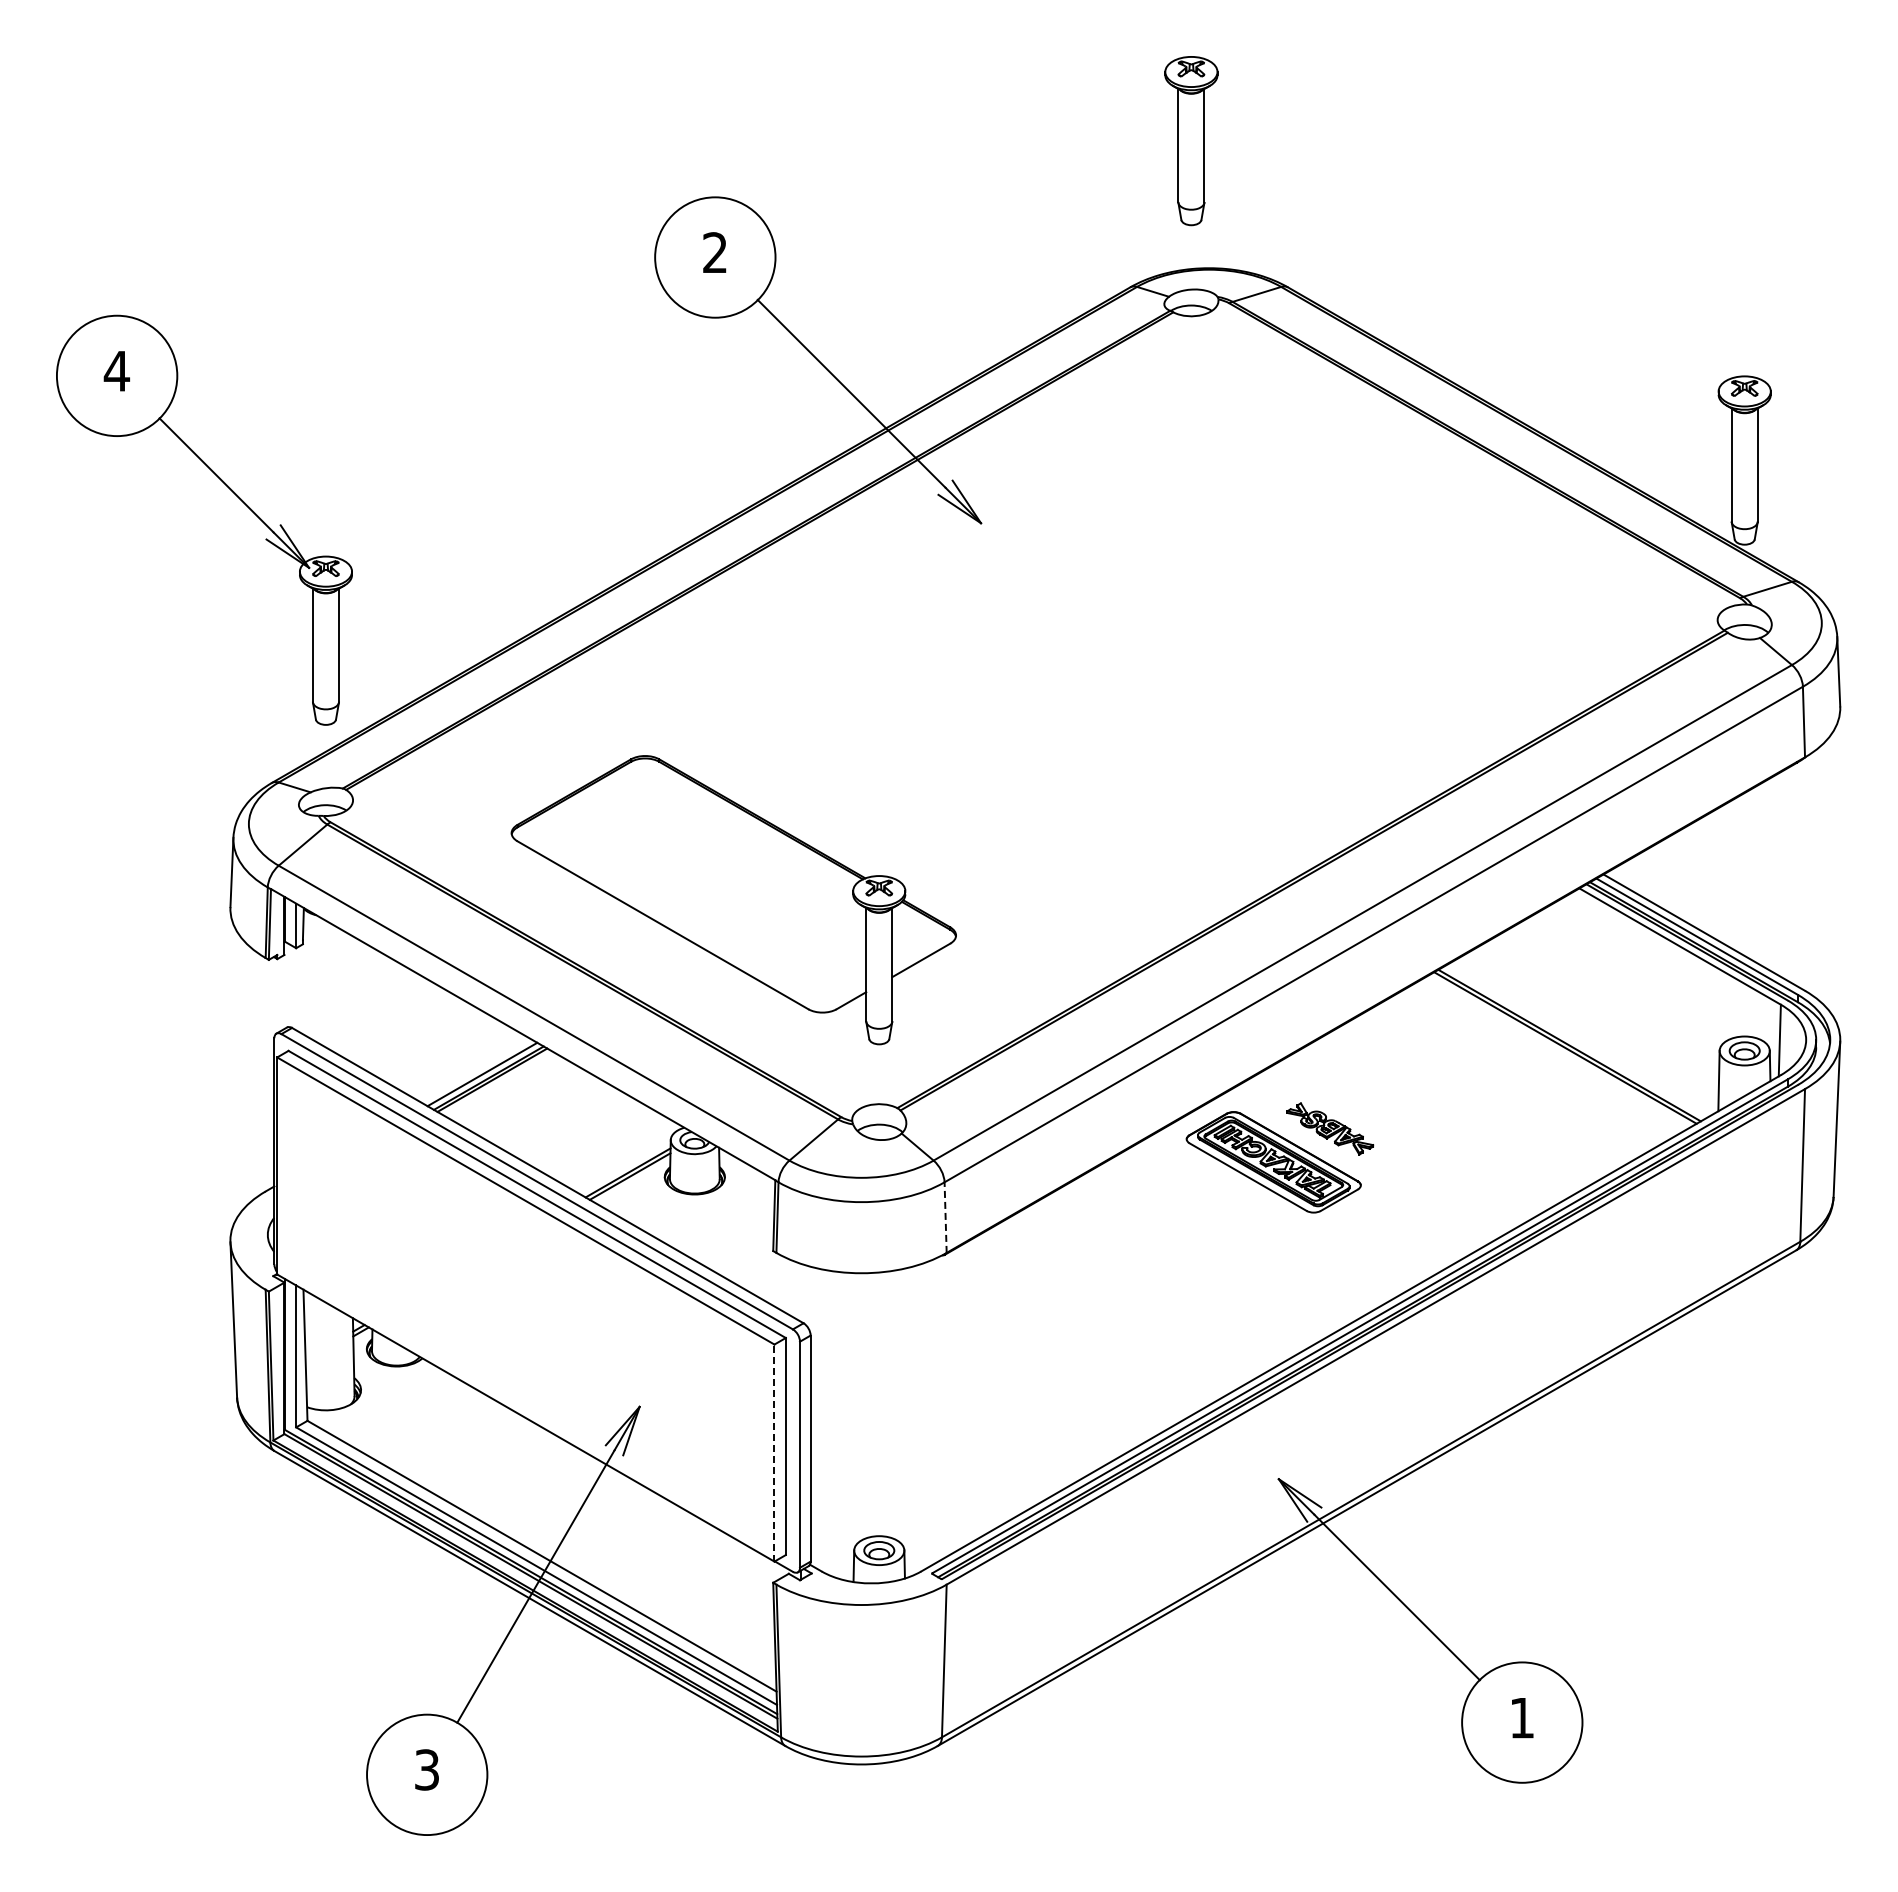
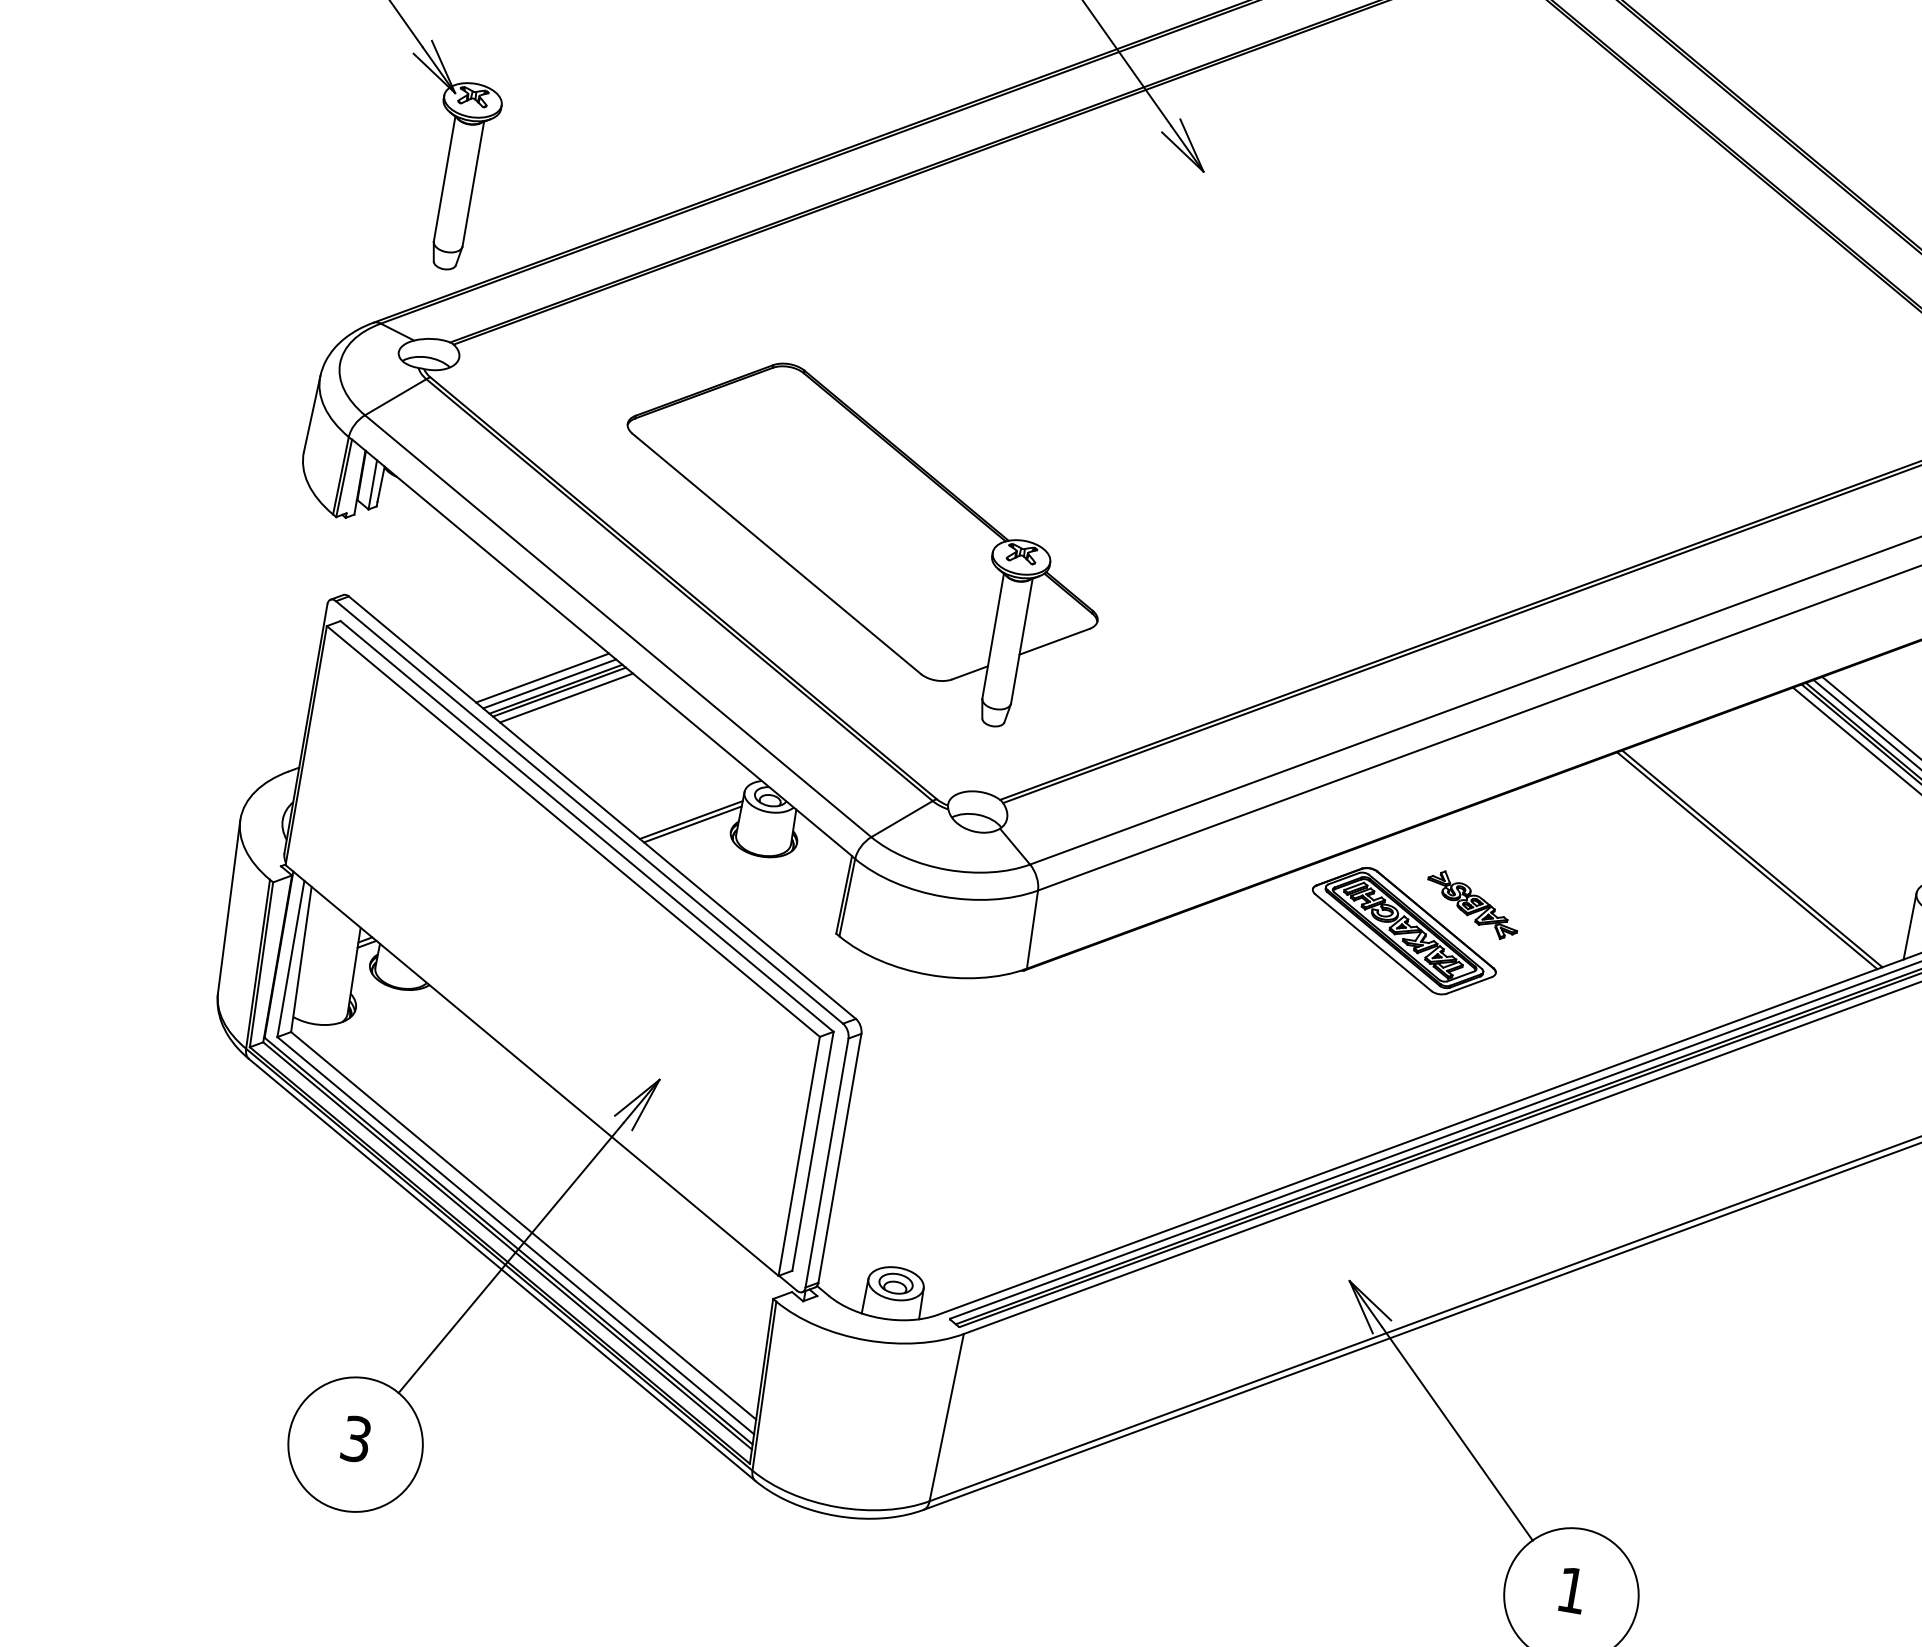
line: (475, 1070) -> (542, 678), added
line: (499, 1084) -> (566, 698), added
line: (945, 1217) -> (1032, 929), dashed -> solid
line: (774, 1453) -> (799, 1156), dashed -> solid

